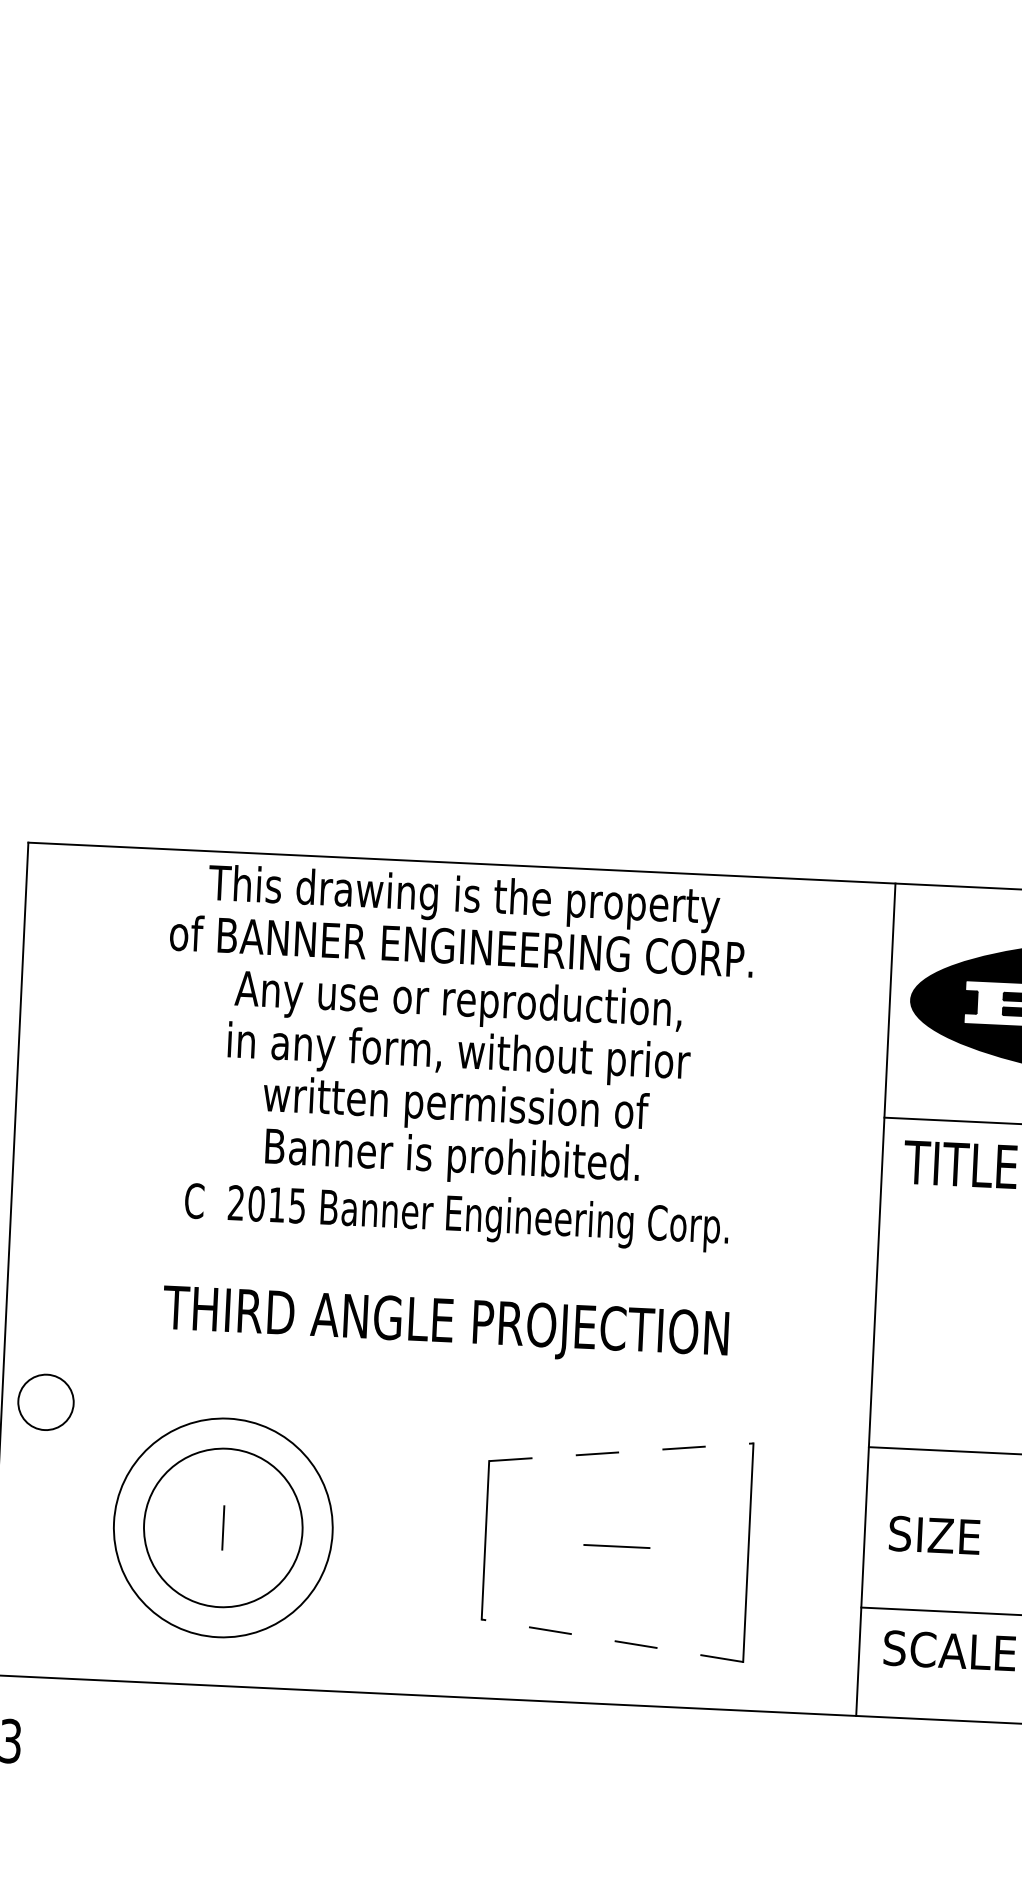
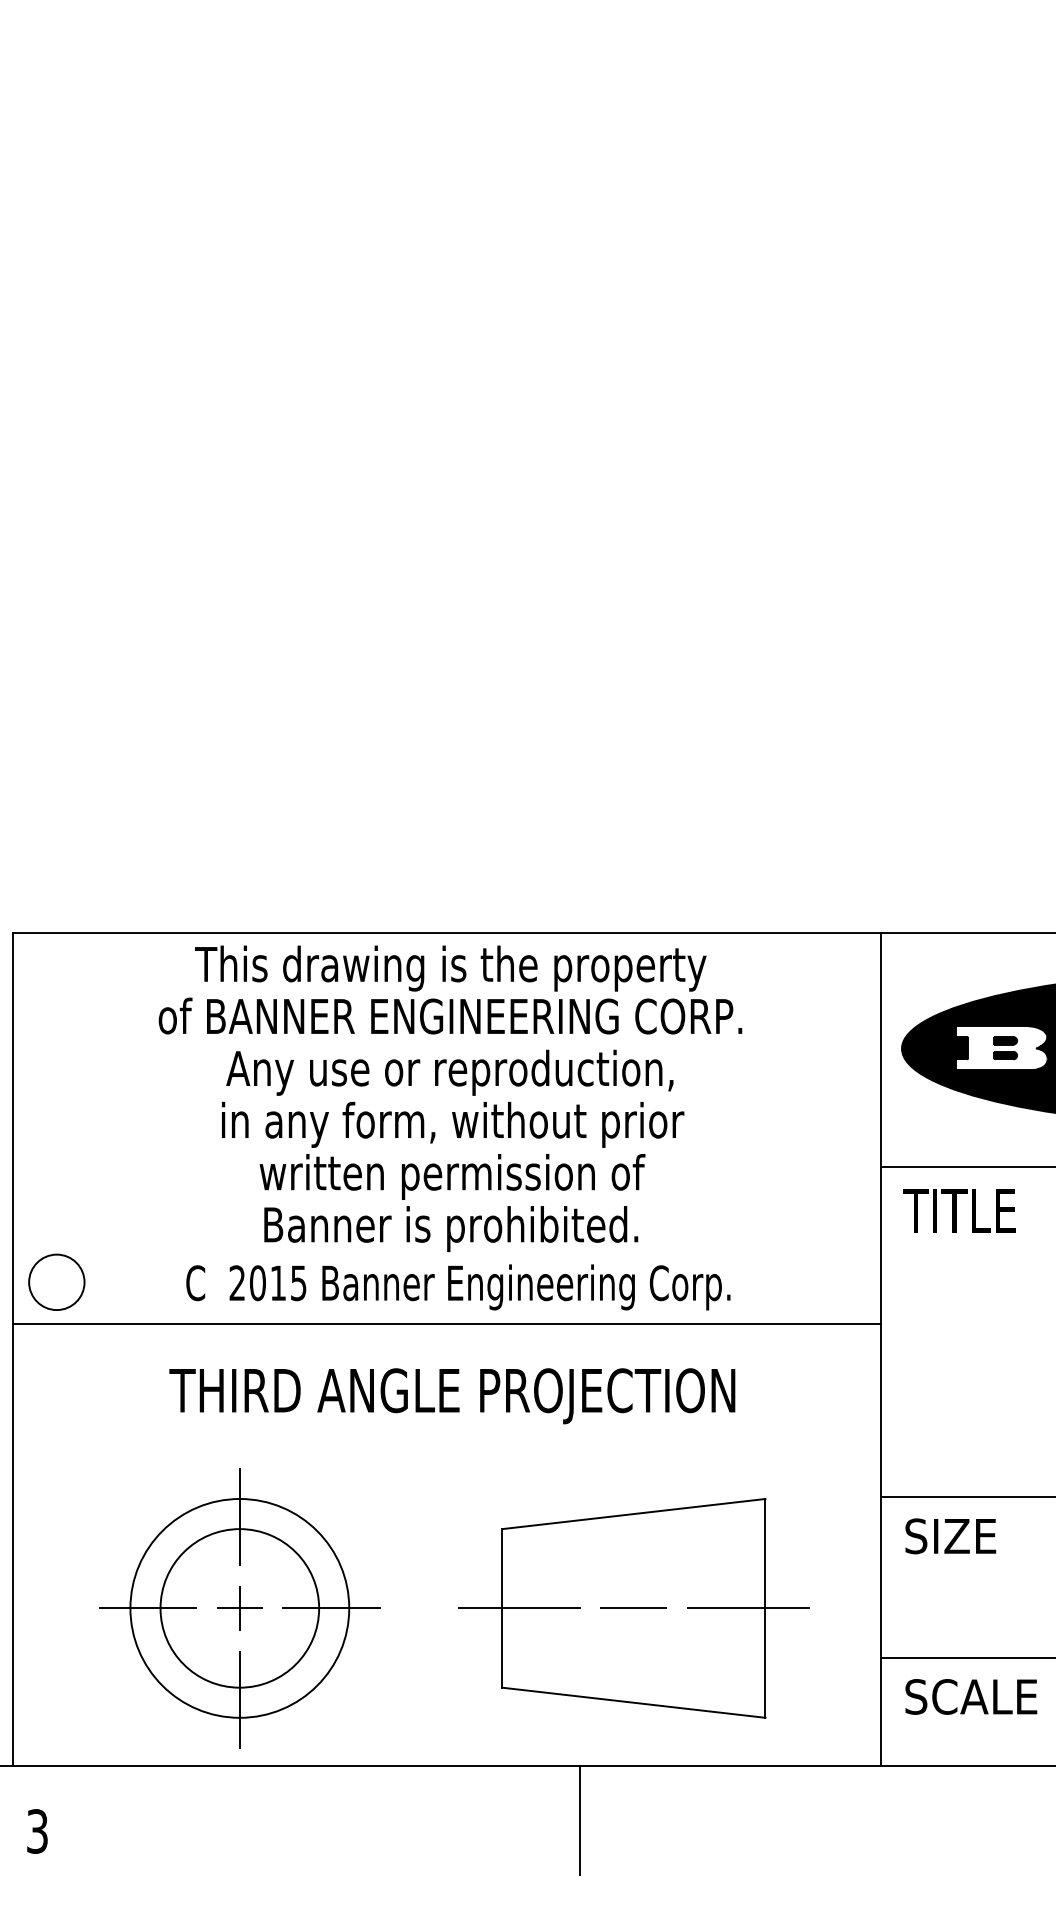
line: (443, 1253) -> (446, 1323), added
circle: (45, 1401) -> (56, 1281), moved
line: (227, 1436) -> (239, 1516), added
line: (621, 1452) -> (634, 1514), dashed -> solid
line: (132, 1523) -> (148, 1608), added
line: (222, 1528) -> (239, 1608), added
line: (314, 1532) -> (331, 1608), added
text: (934, 1535) -> (950, 1536), moved
line: (501, 1541) -> (518, 1608), added
line: (731, 1552) -> (748, 1608), added
line: (218, 1618) -> (239, 1699), added
line: (612, 1640) -> (633, 1702), dashed -> solid
line: (553, 1755) -> (580, 1820), added

